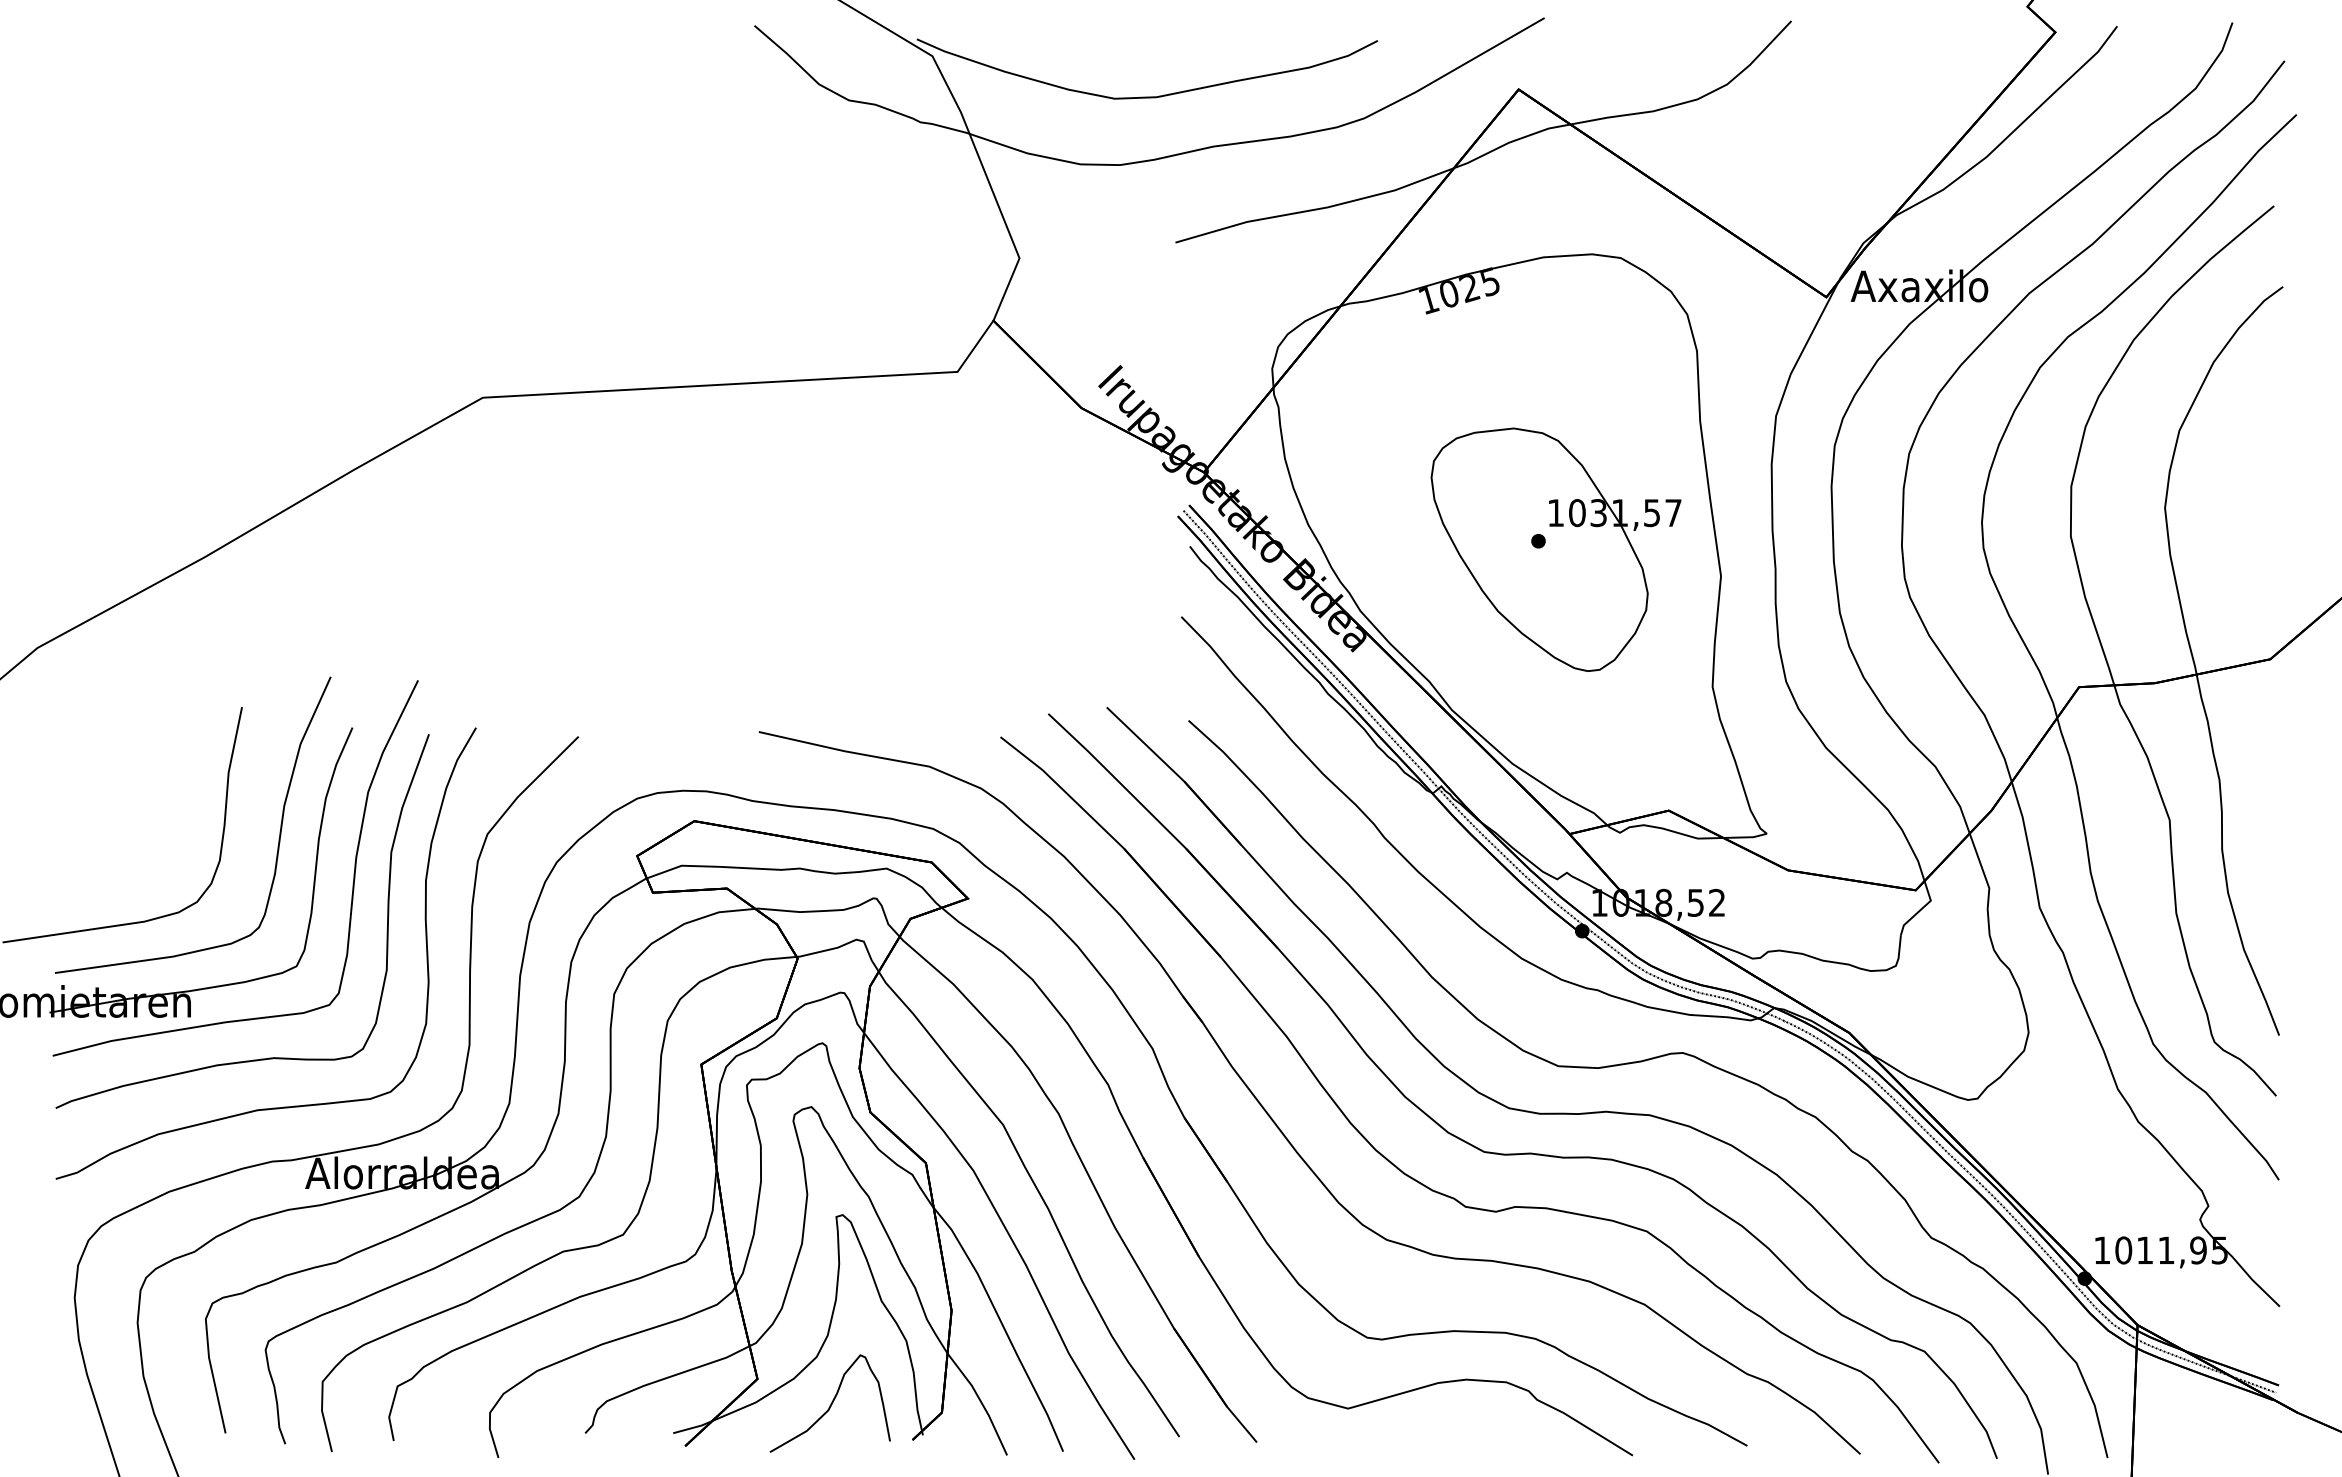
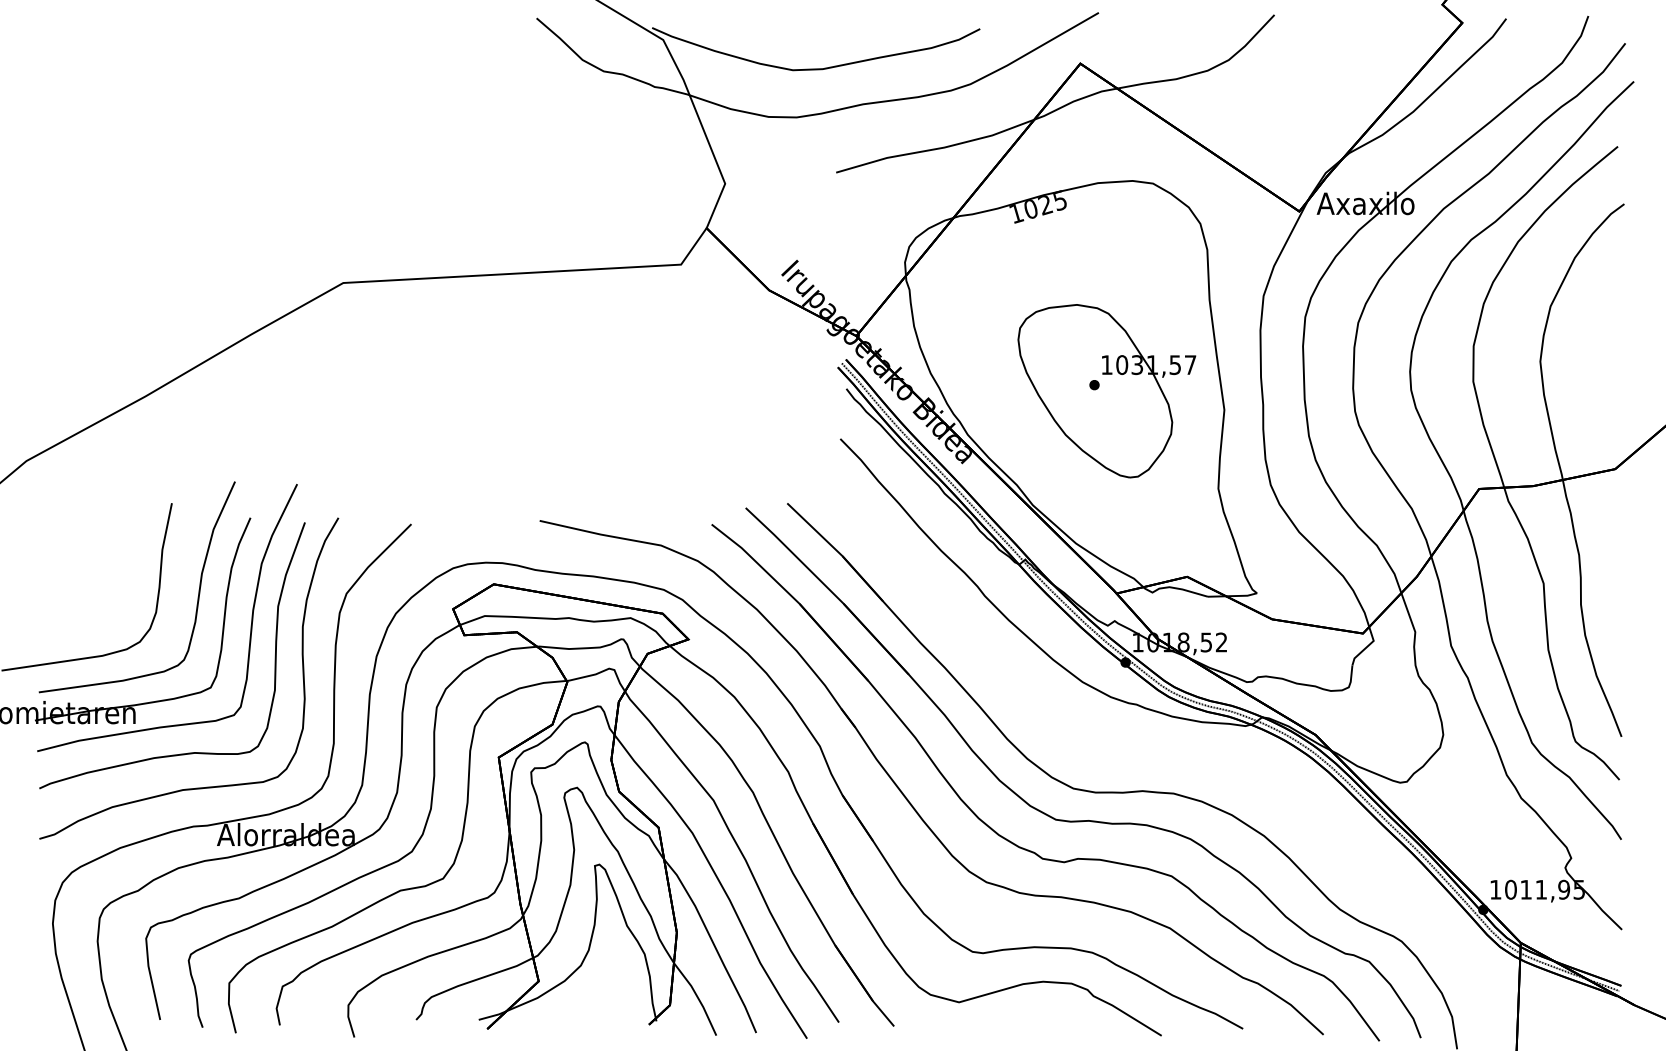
curve: (1641, 1062) -> (1167, 756), removed
part: (829, 1403) -> (589, 998), removed

